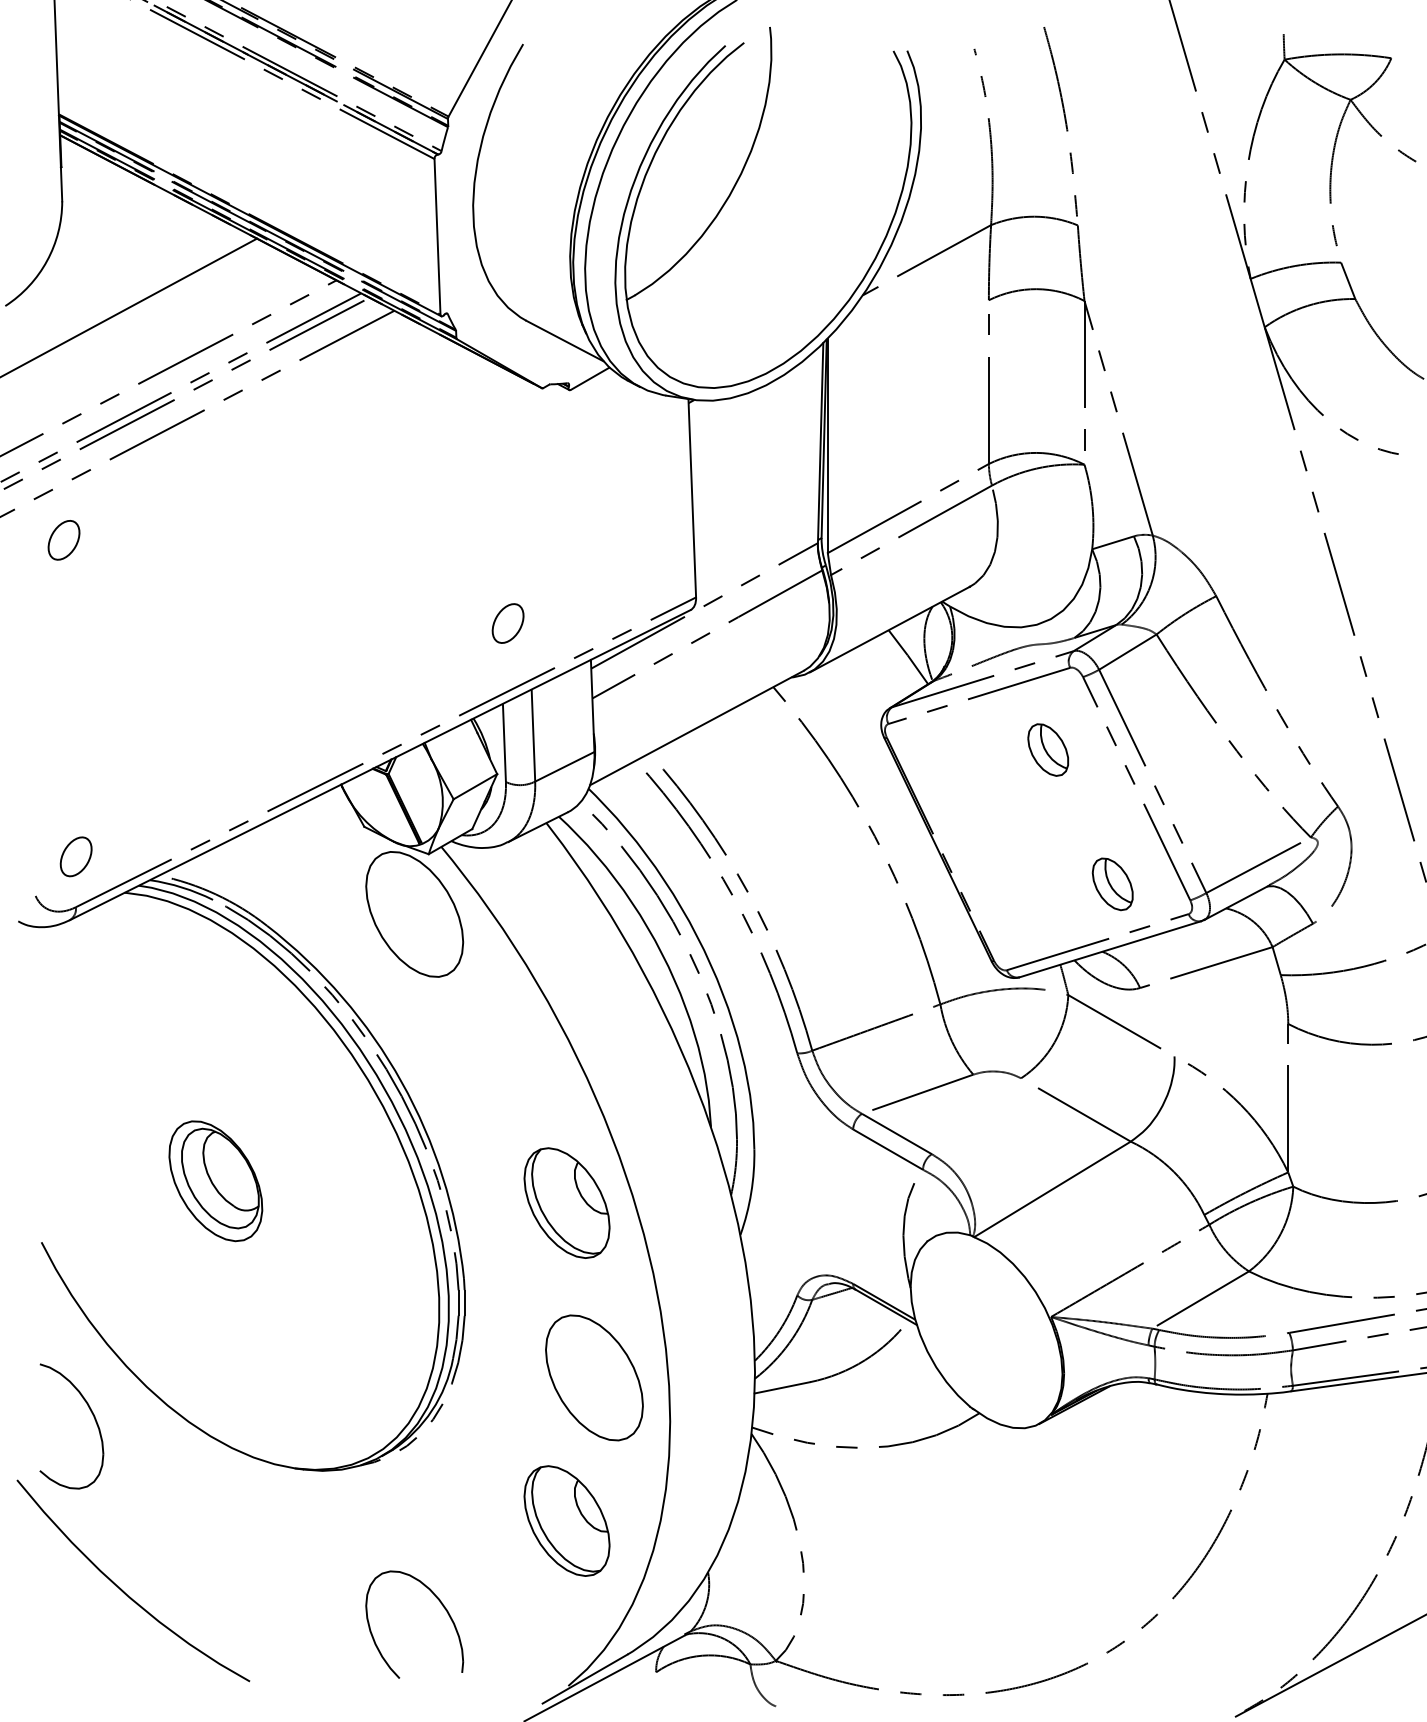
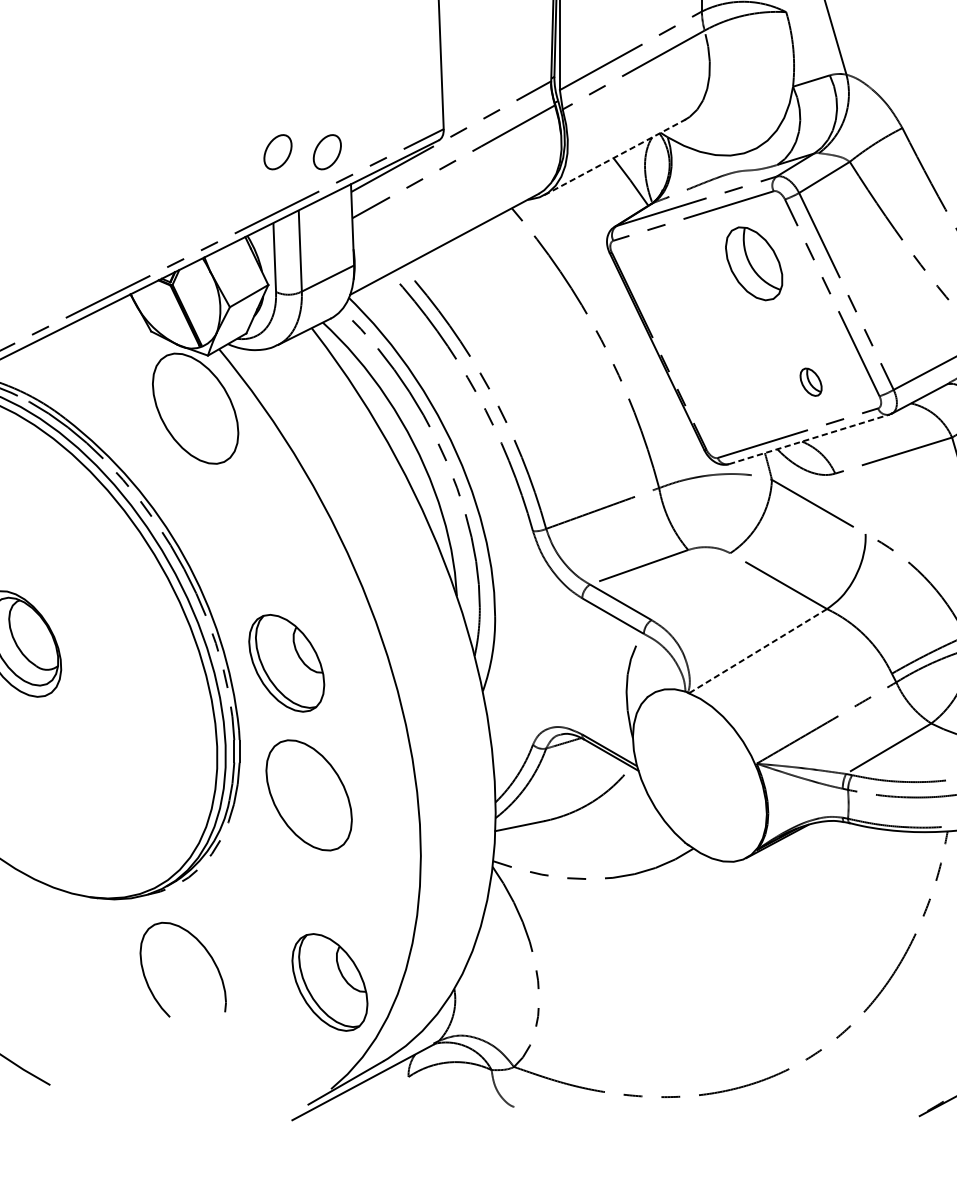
part: (563, 623) -> (326, 152), added
line: (889, 629) -> (614, 157), solid -> dashed
part: (1048, 749) -> (754, 263), size x1.6
part: (1112, 884) -> (810, 382), size x0.6
line: (1111, 949) -> (810, 439), solid -> dashed
line: (1051, 1189) -> (757, 651), solid -> dashed
part: (566, 1202) -> (286, 662), moved
part: (594, 1377) -> (309, 795), moved
part: (566, 1520) -> (329, 981), moved
part: (442, 1606) -> (207, 953), moved

